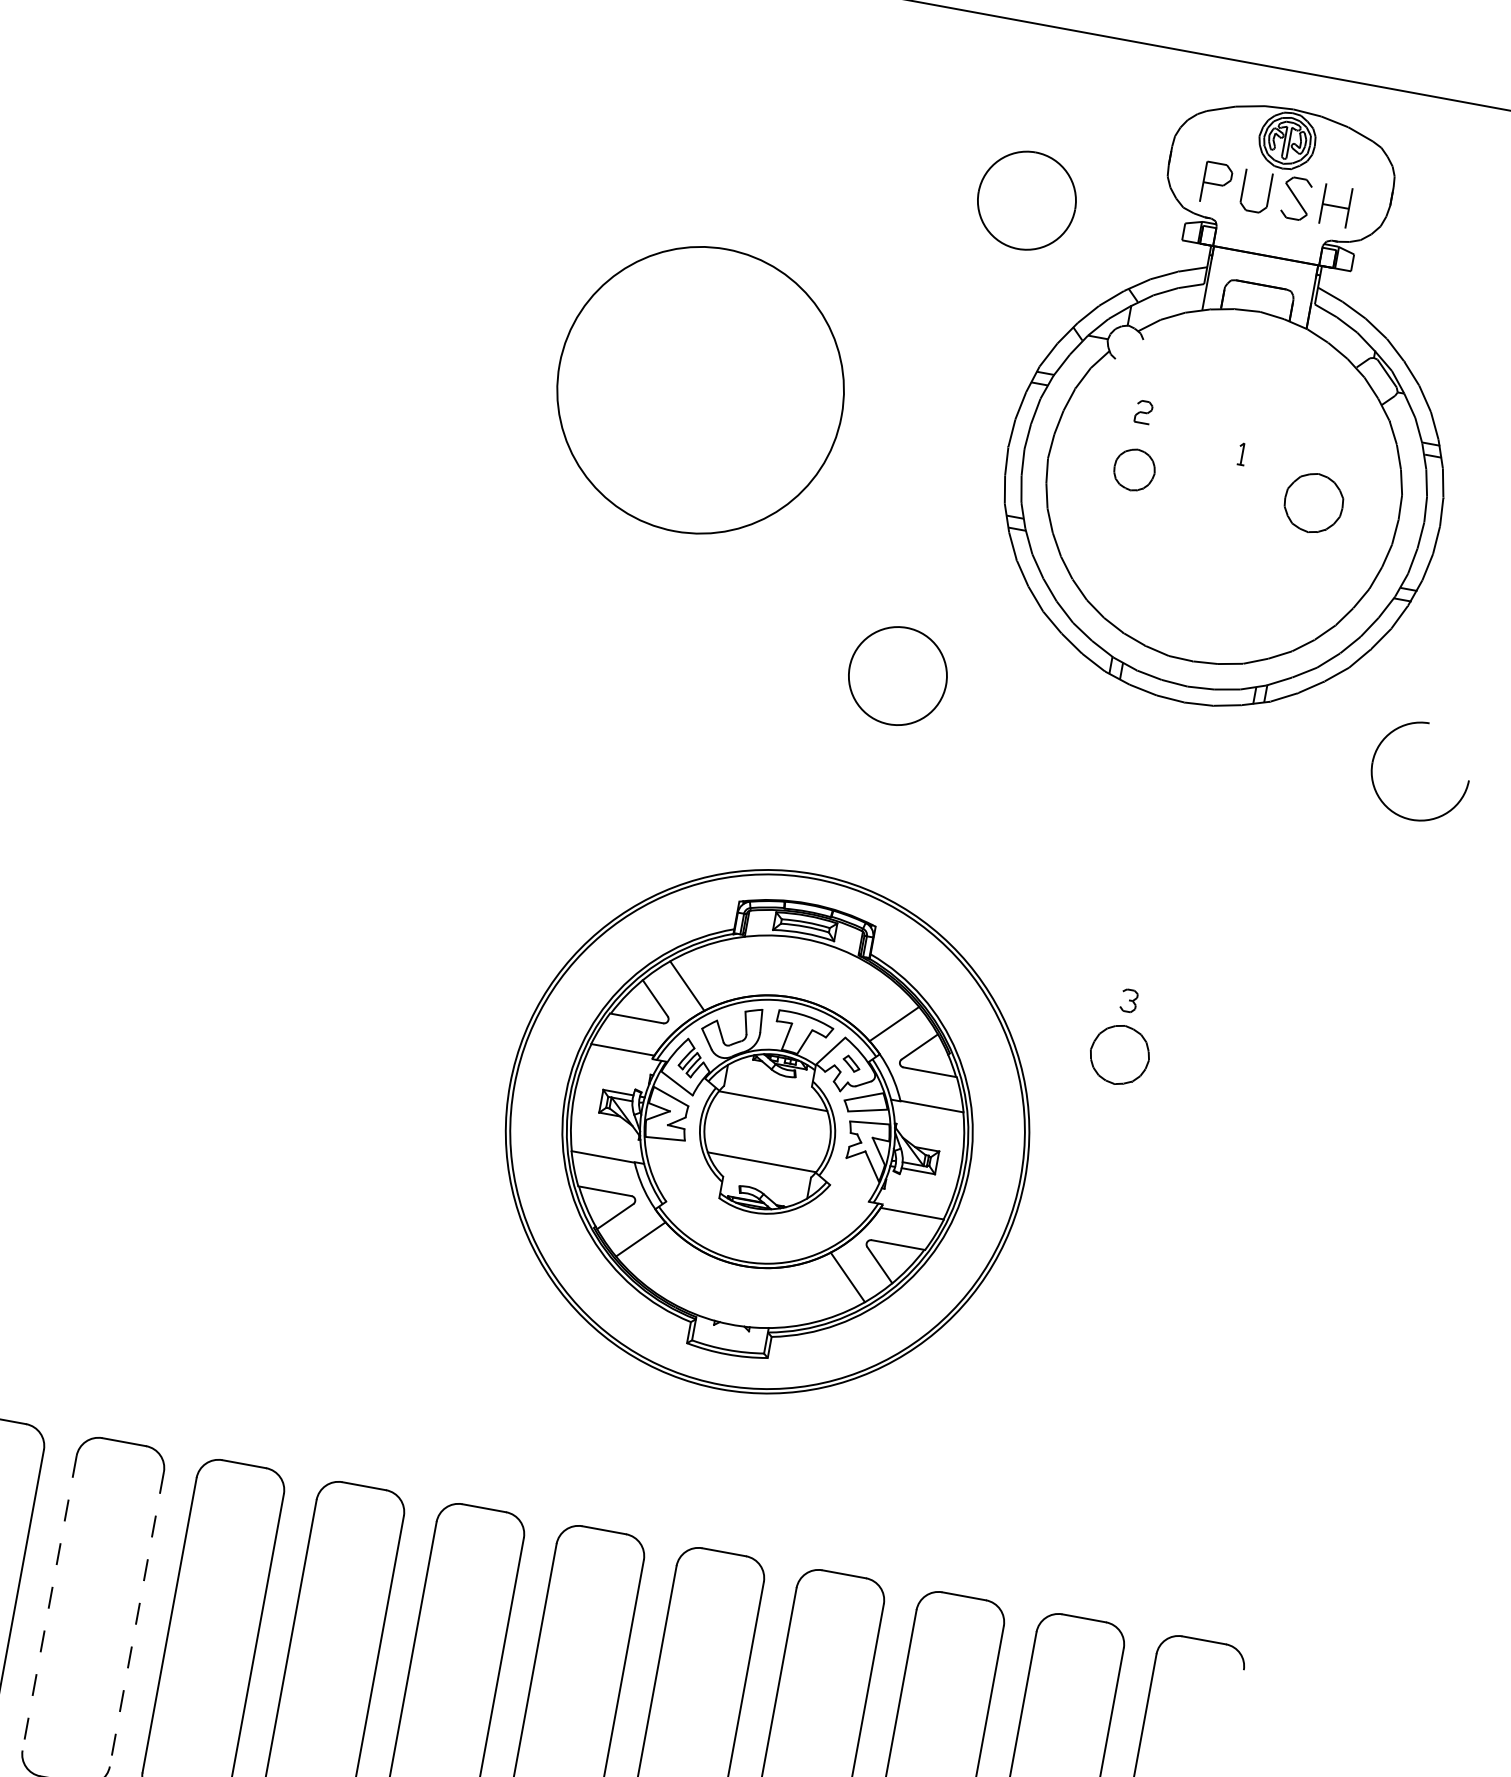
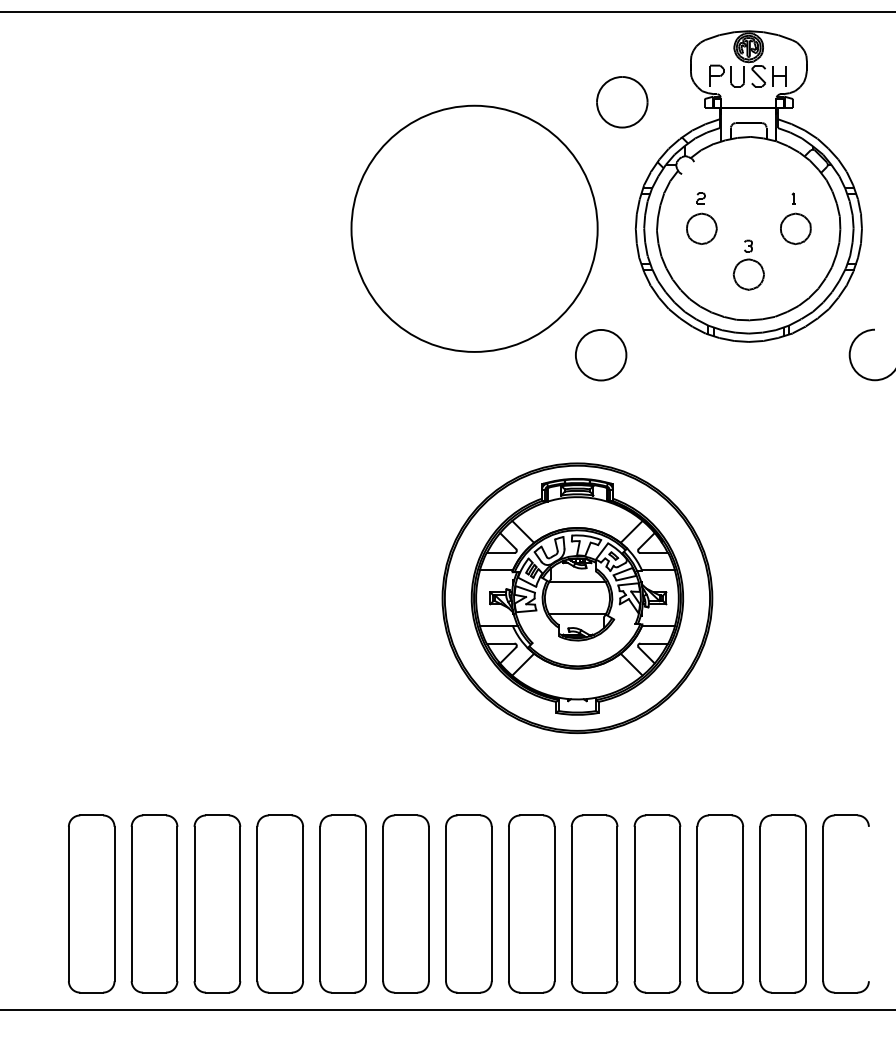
circle: (700, 389) -> (474, 228), size x1.67
part: (1241, 453) -> (793, 198), moved
part: (1133, 469) -> (701, 228), size x1.43
part: (1122, 1035) -> (748, 264), moved
line: (49, 1604) -> (257, 904), dashed -> solid
line: (137, 1620) -> (303, 904), dashed -> solid

